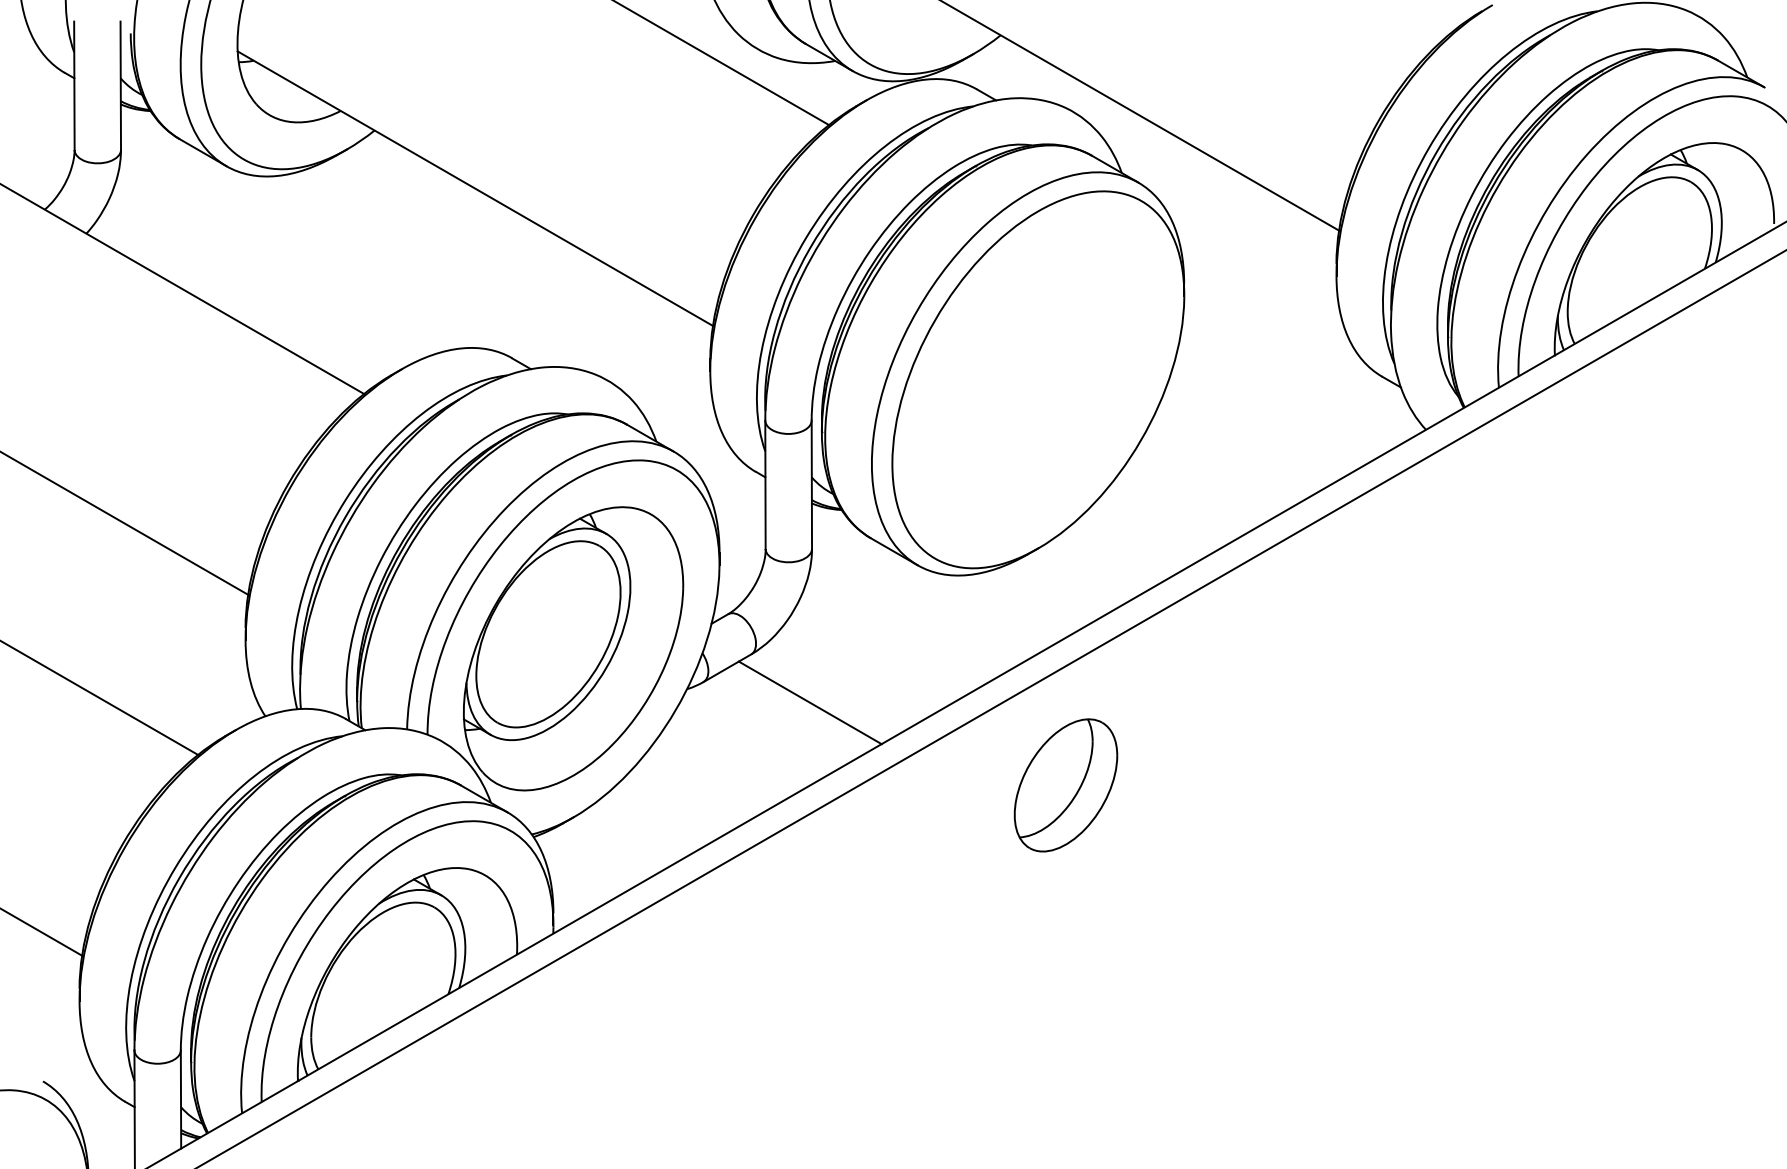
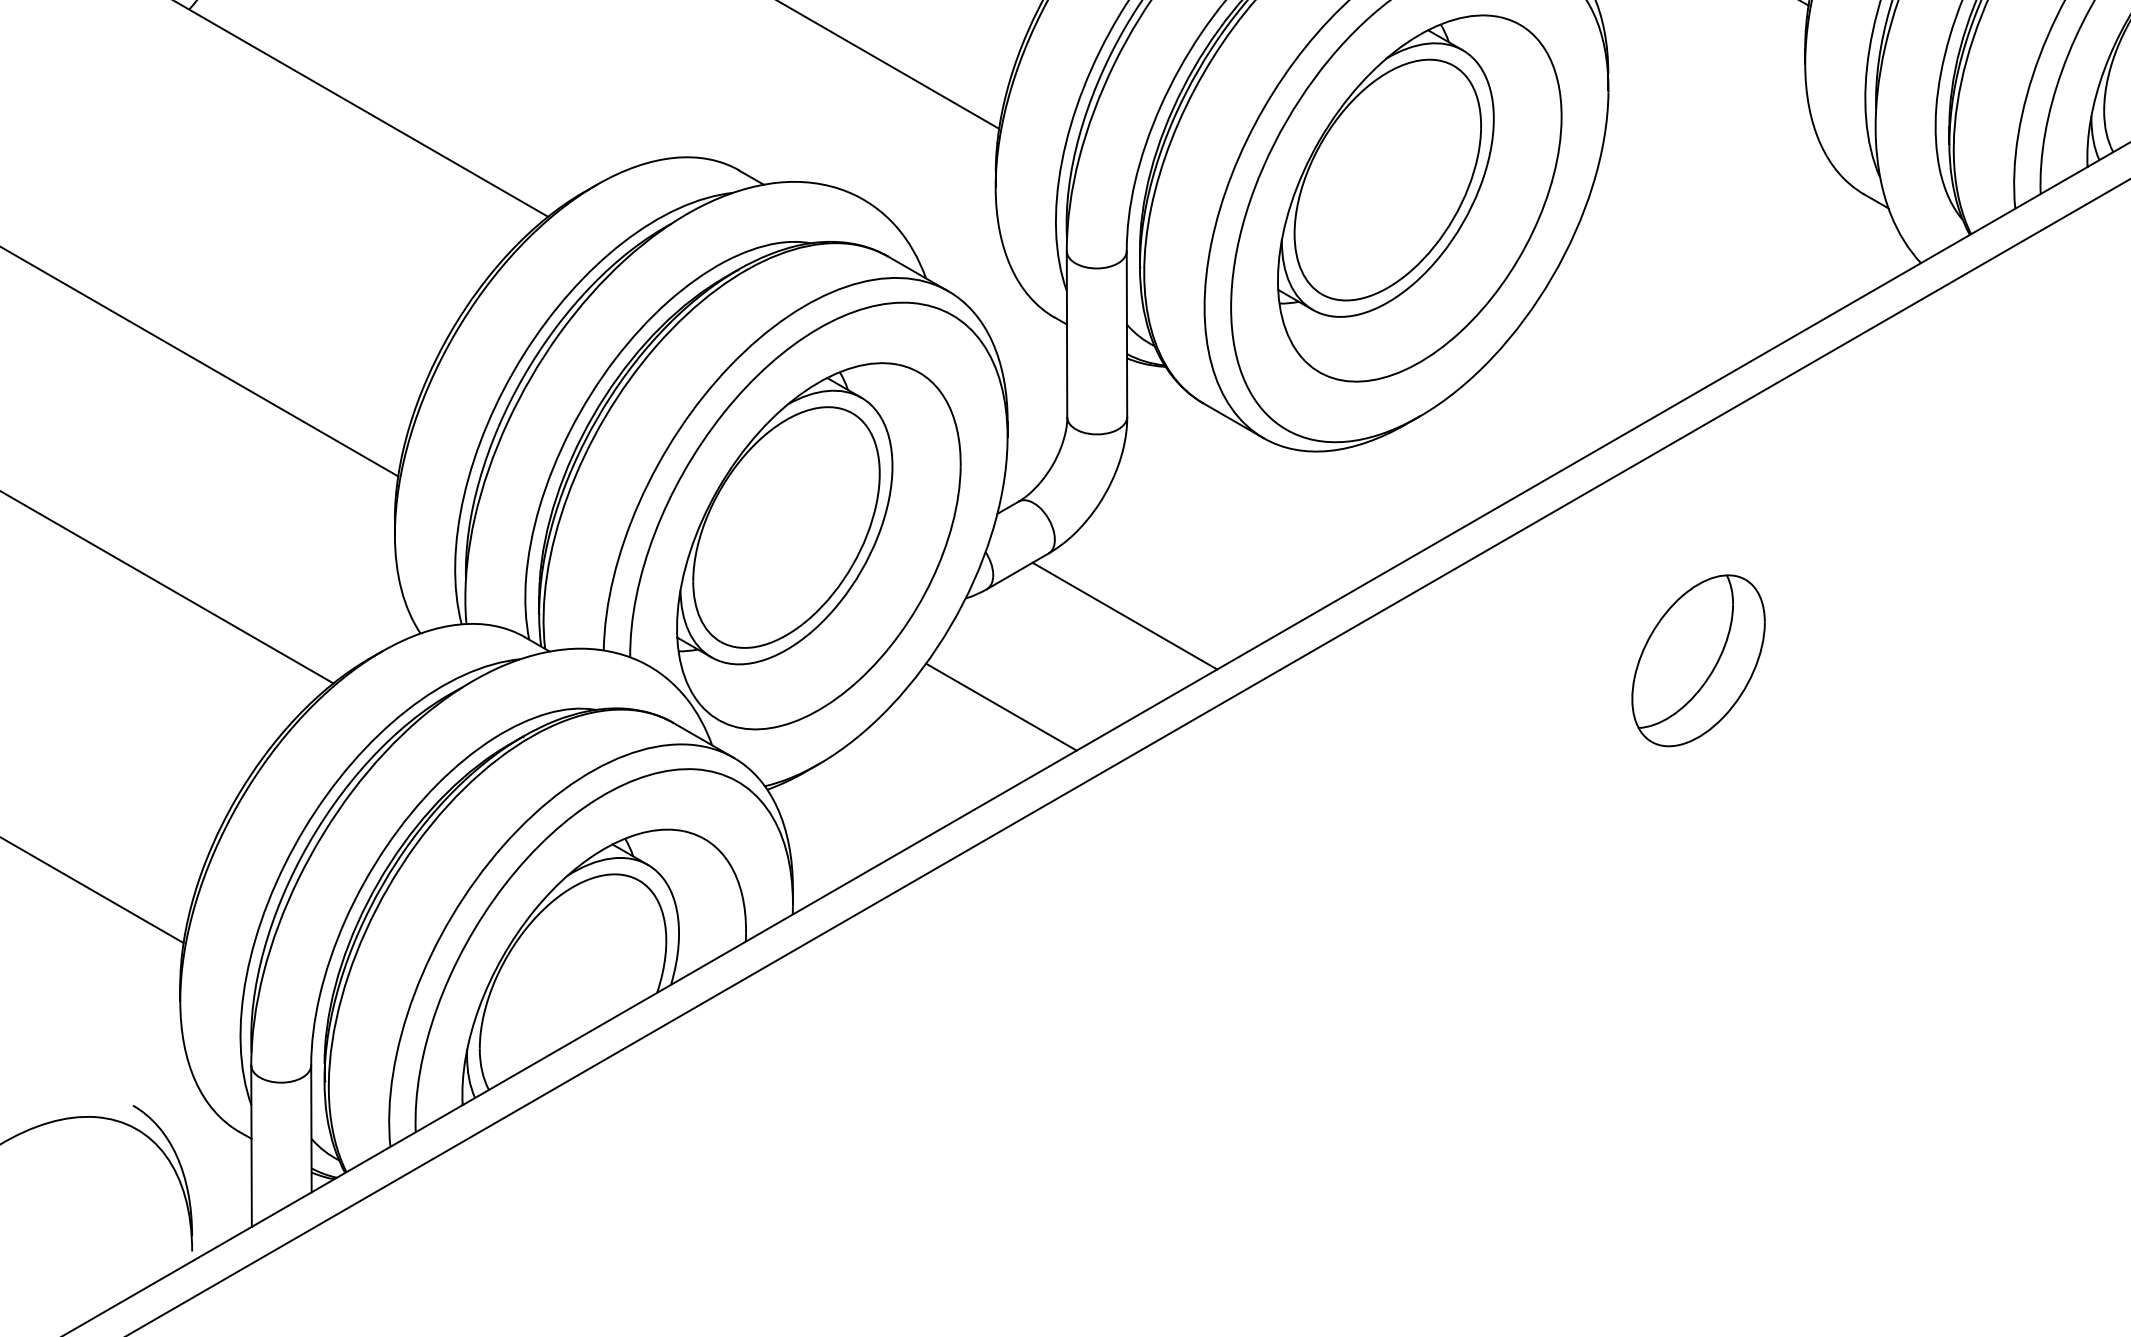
part: (1037, 379) -> (1418, 198), added
line: (714, 772) -> (1001, 706), added
part: (1065, 785) -> (1697, 660), moved

